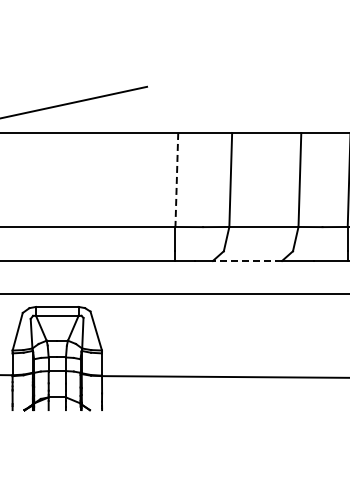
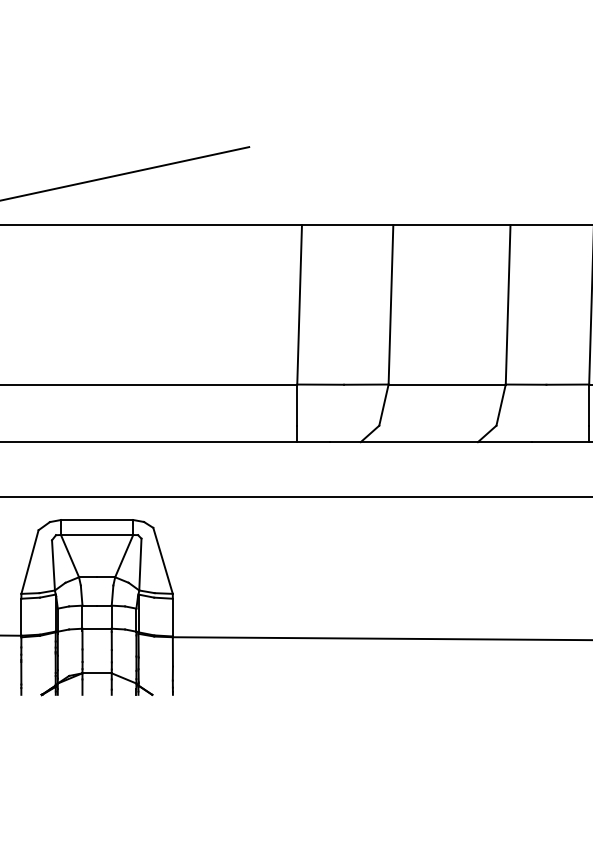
line: (176, 180) -> (299, 305), dashed -> solid
line: (247, 260) -> (419, 441), dashed -> solid

